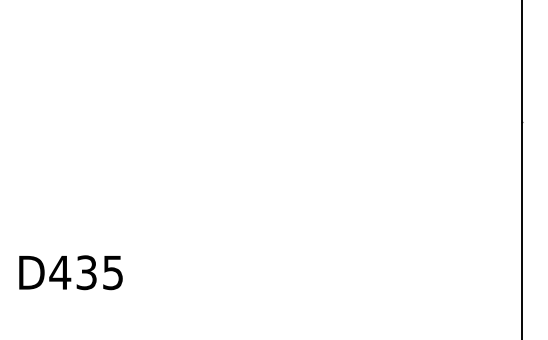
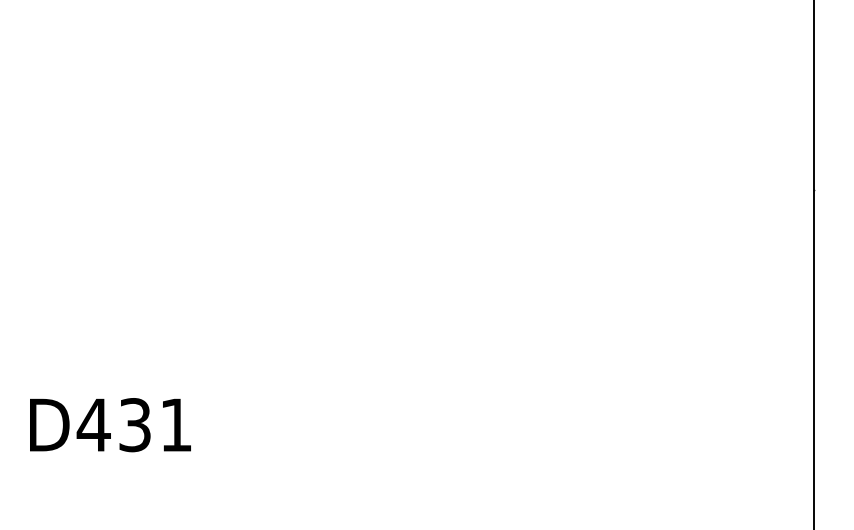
text: (112, 272) -> (175, 424), D435 -> D431

